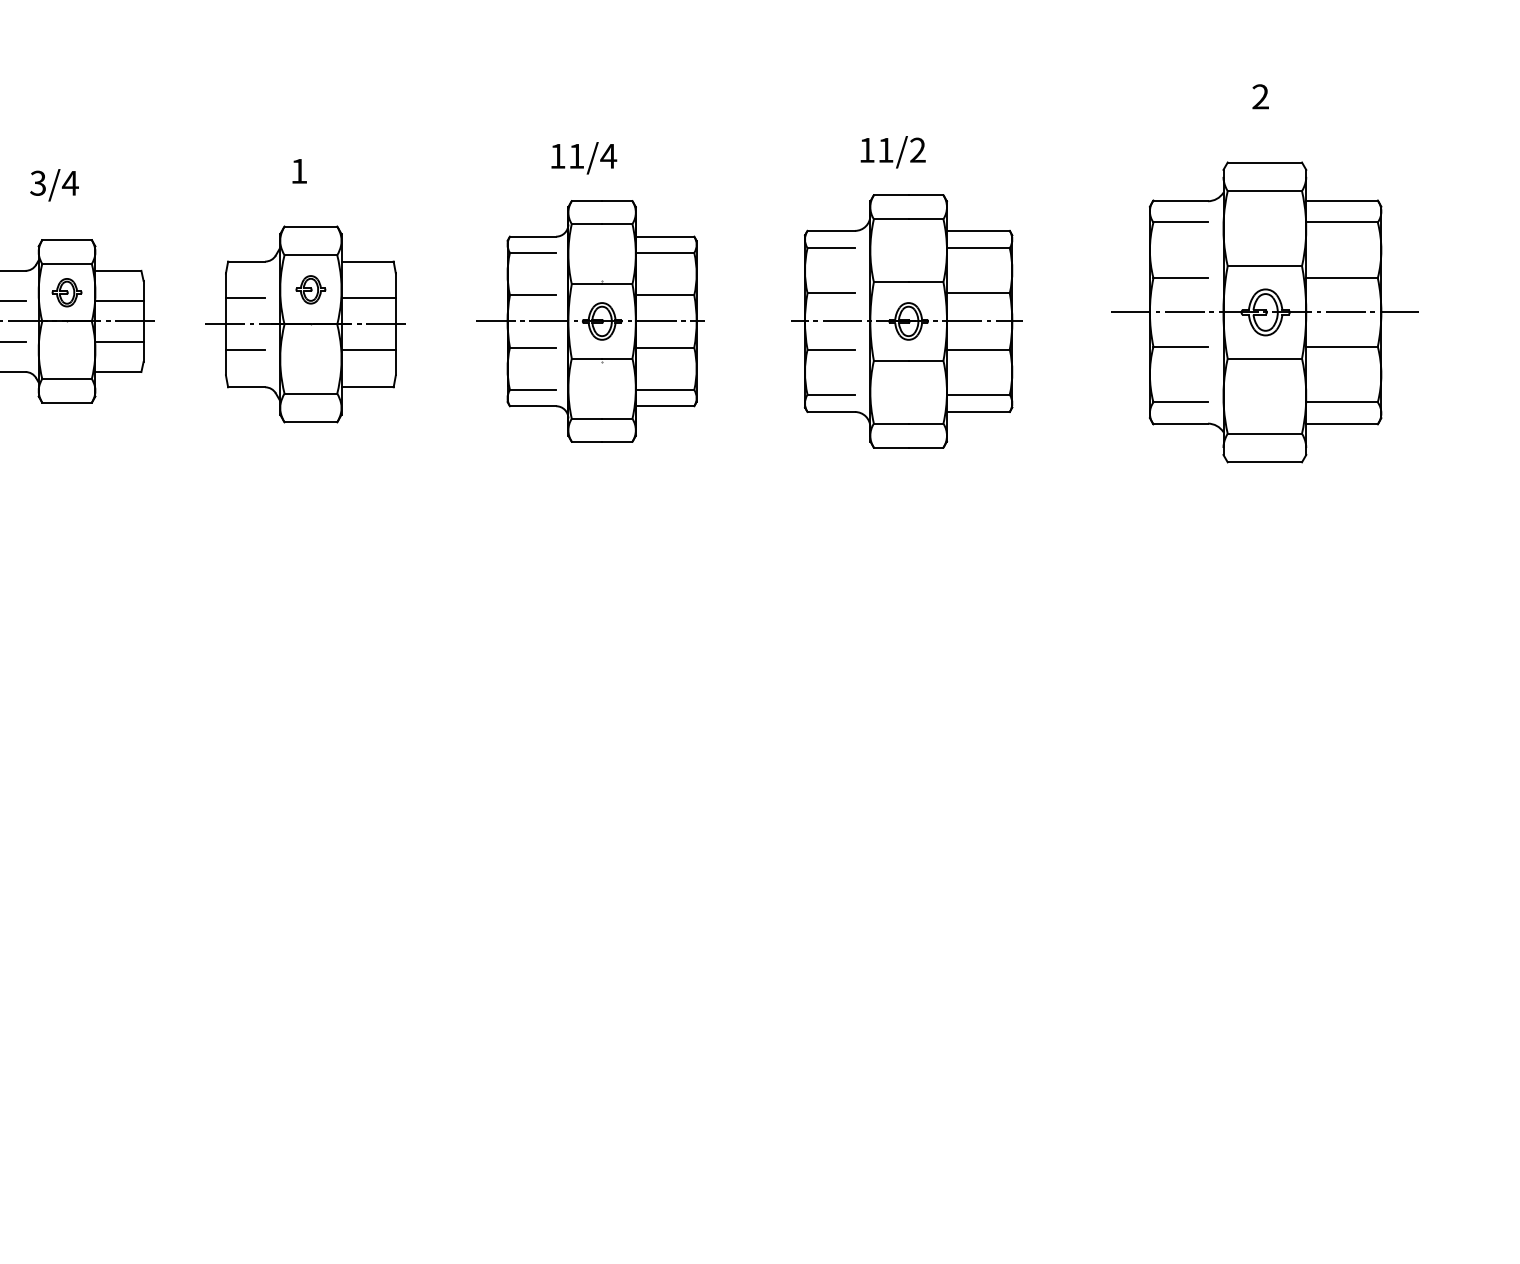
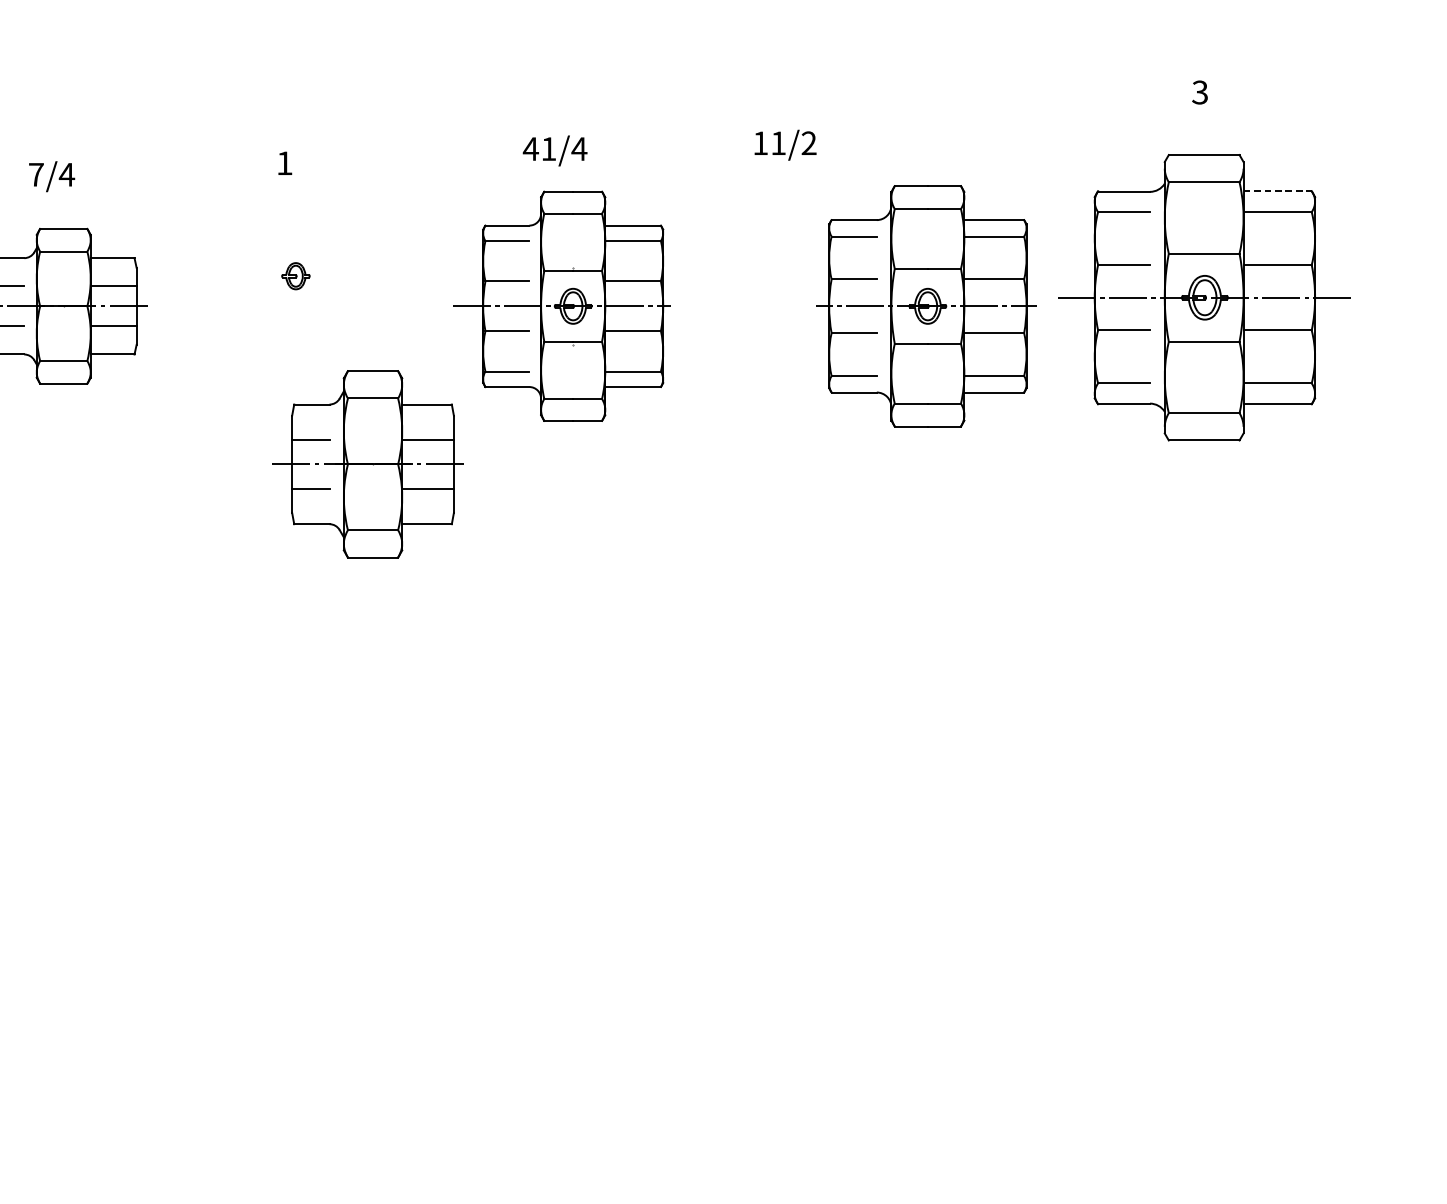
text: (1260, 96) -> (1200, 92), 2 -> 3
text: (892, 152) -> (784, 145), moved
text: (557, 156) -> (530, 149), 11/4 -> 41/4
text: (38, 182) -> (36, 174), 3/4 -> 7/4
line: (1342, 200) -> (1278, 191), solid -> dashed
part: (66, 292) -> (63, 278), removed
part: (906, 321) -> (925, 306), moved
part: (305, 324) -> (367, 464), moved

